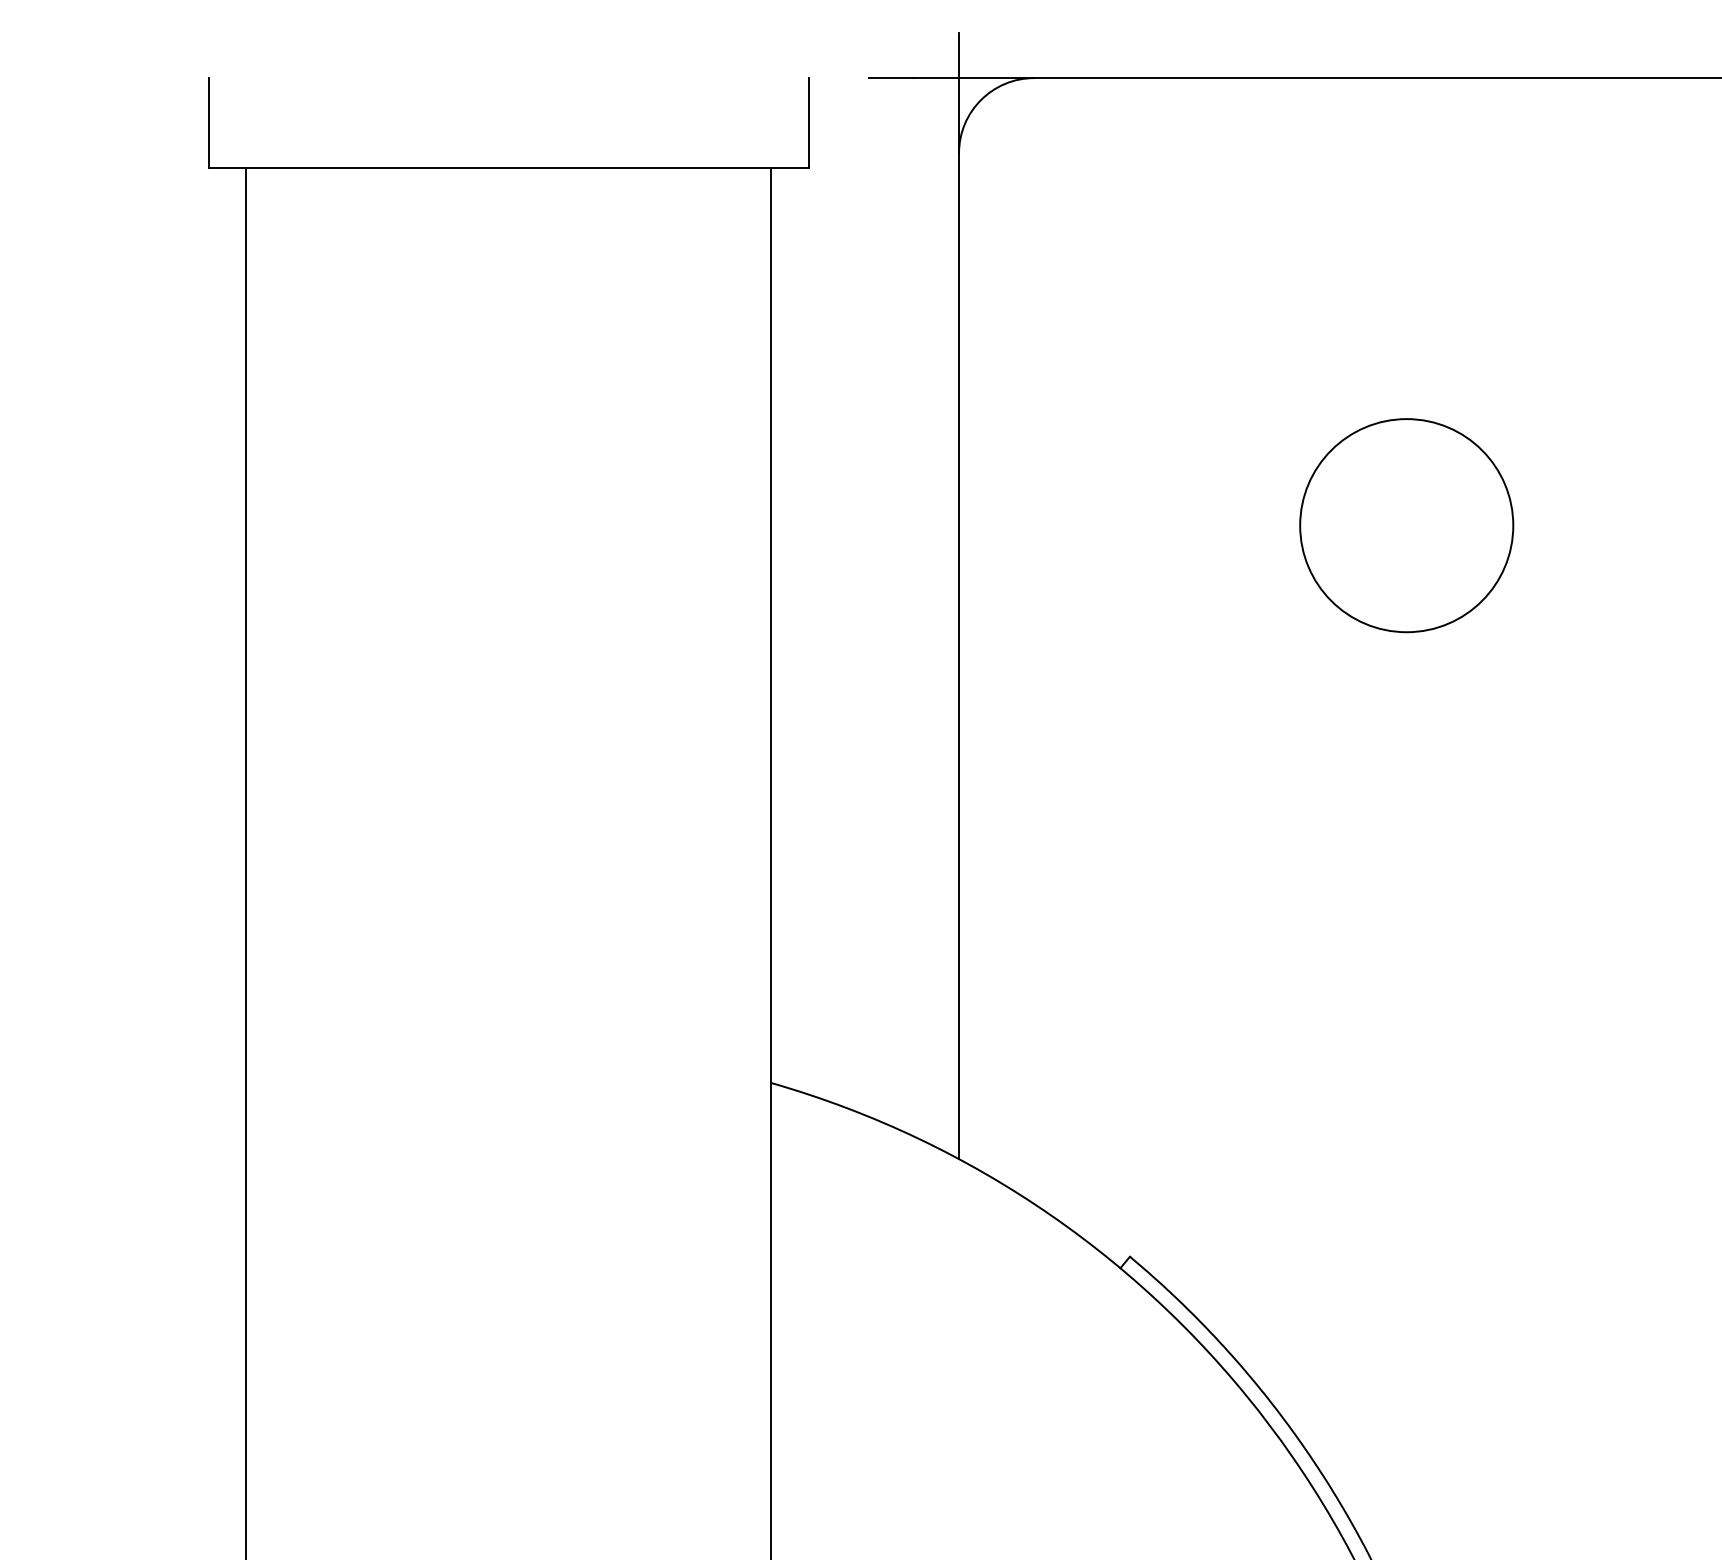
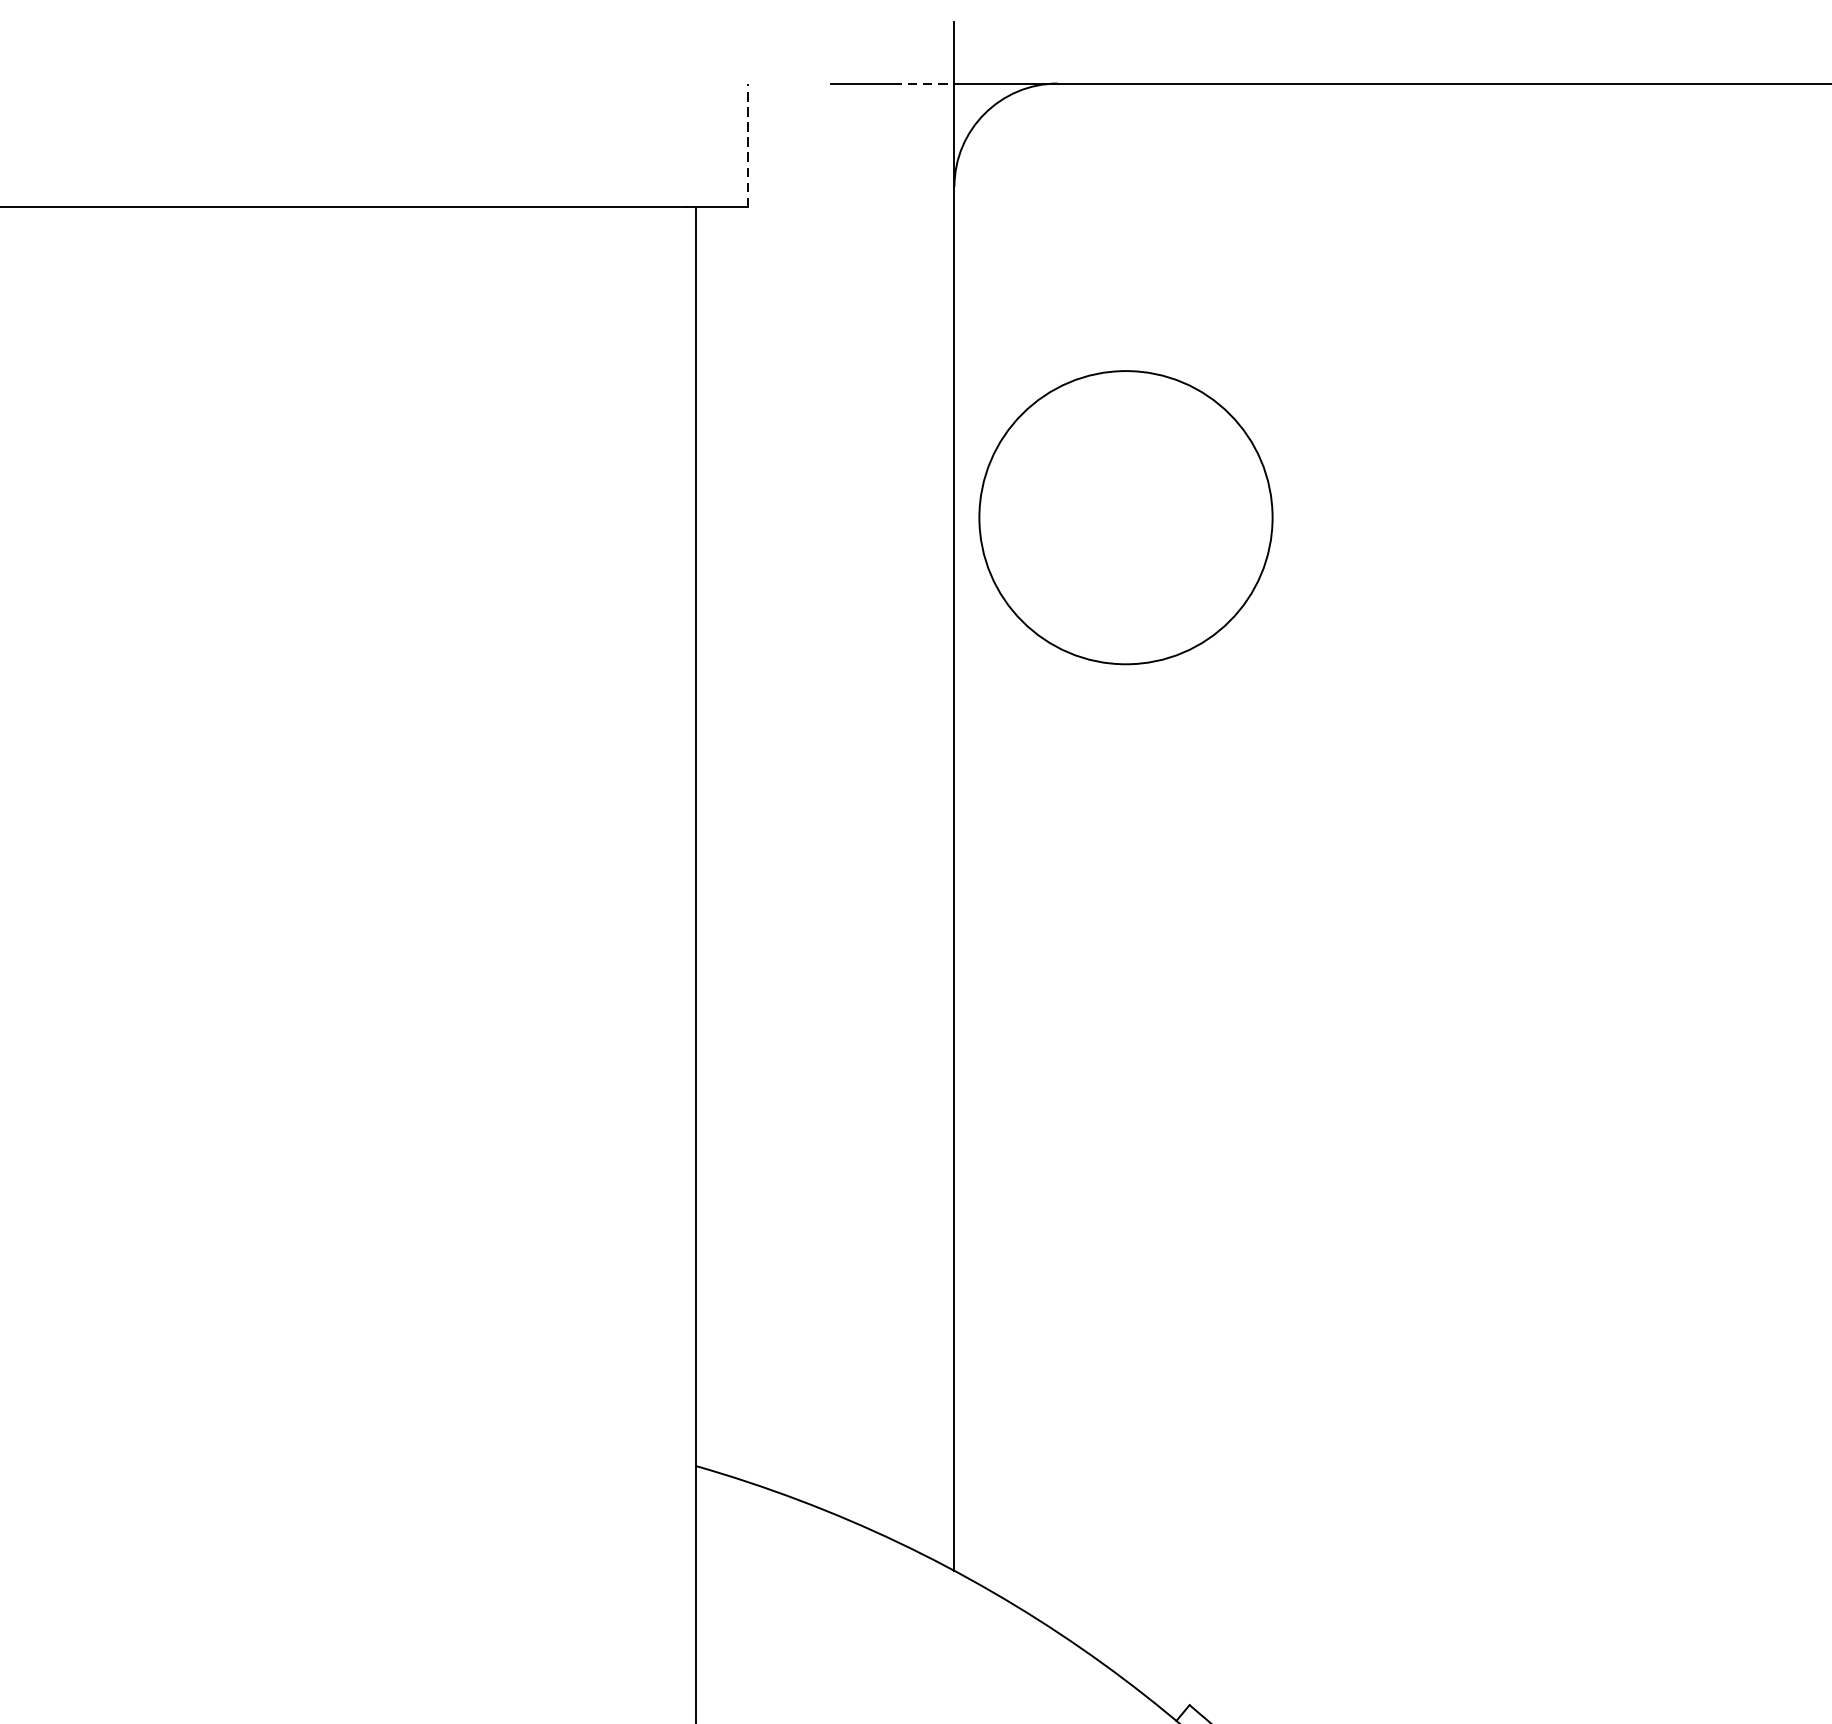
line: (936, 78) -> (923, 84), solid -> dashed
line: (808, 122) -> (747, 144), solid -> dashed
circle: (1406, 525) -> (1125, 517), moved

